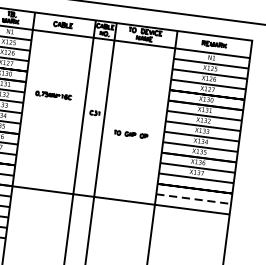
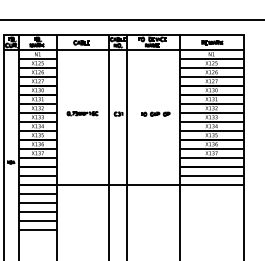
part: (53, 95) -> (82, 113), moved
part: (131, 133) -> (155, 113), moved
line: (194, 199) -> (212, 176), dashed -> solid

